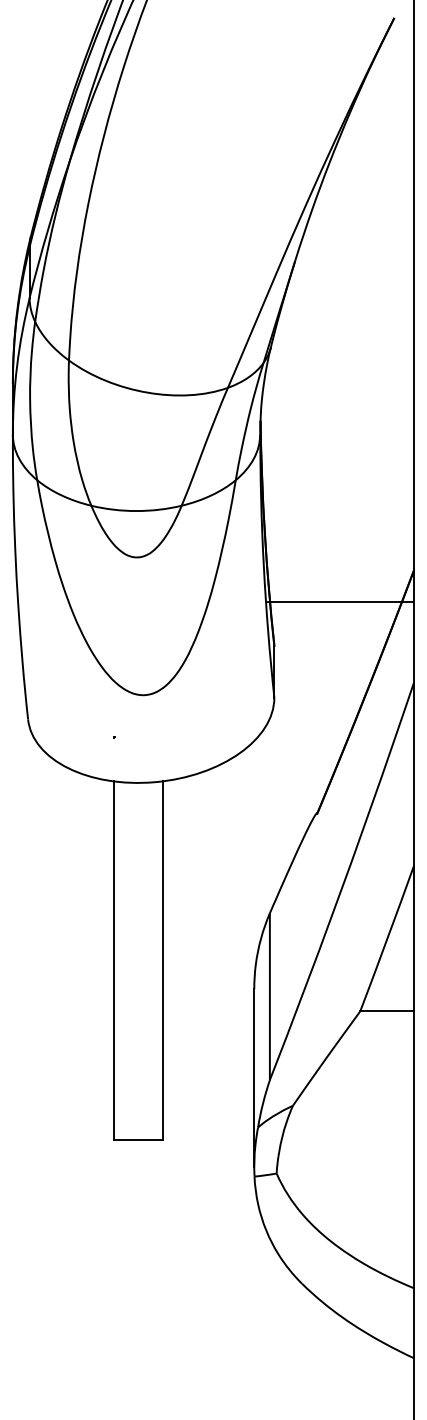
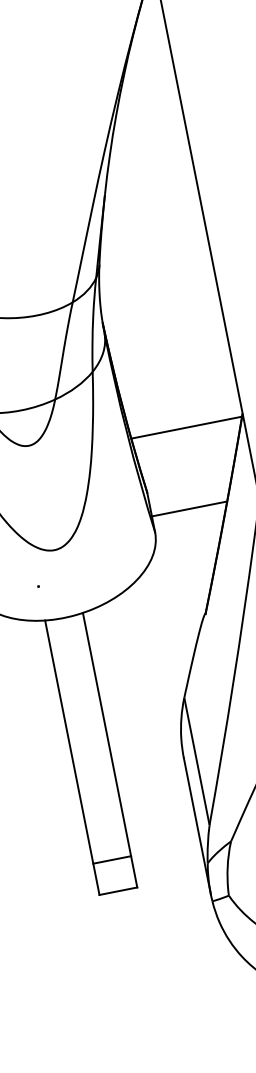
line: (339, 601) -> (186, 427), moved
line: (323, 677) -> (189, 509), added
line: (138, 1099) -> (112, 860), added

